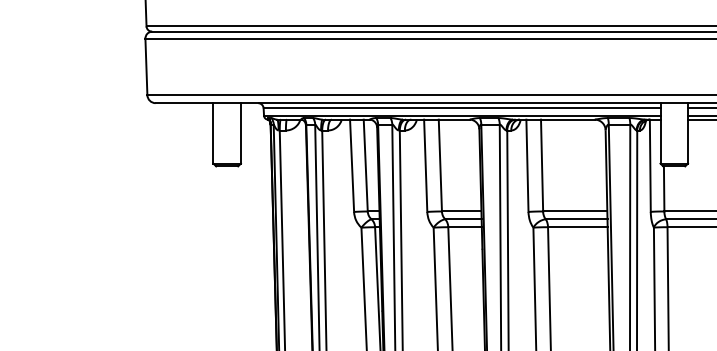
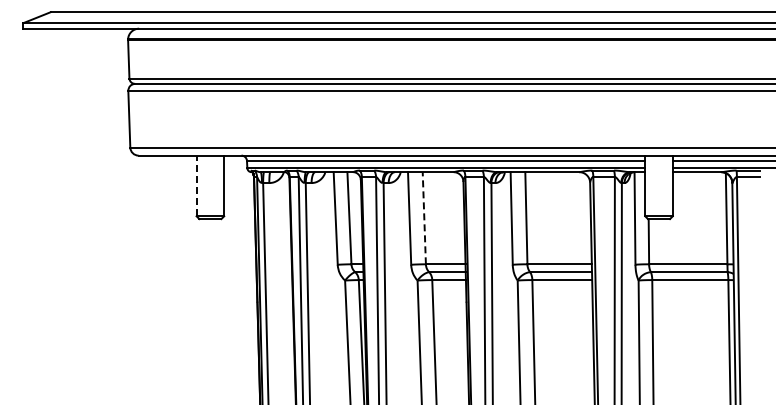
line: (213, 132) -> (196, 185), solid -> dashed
line: (440, 164) -> (424, 217), solid -> dashed

